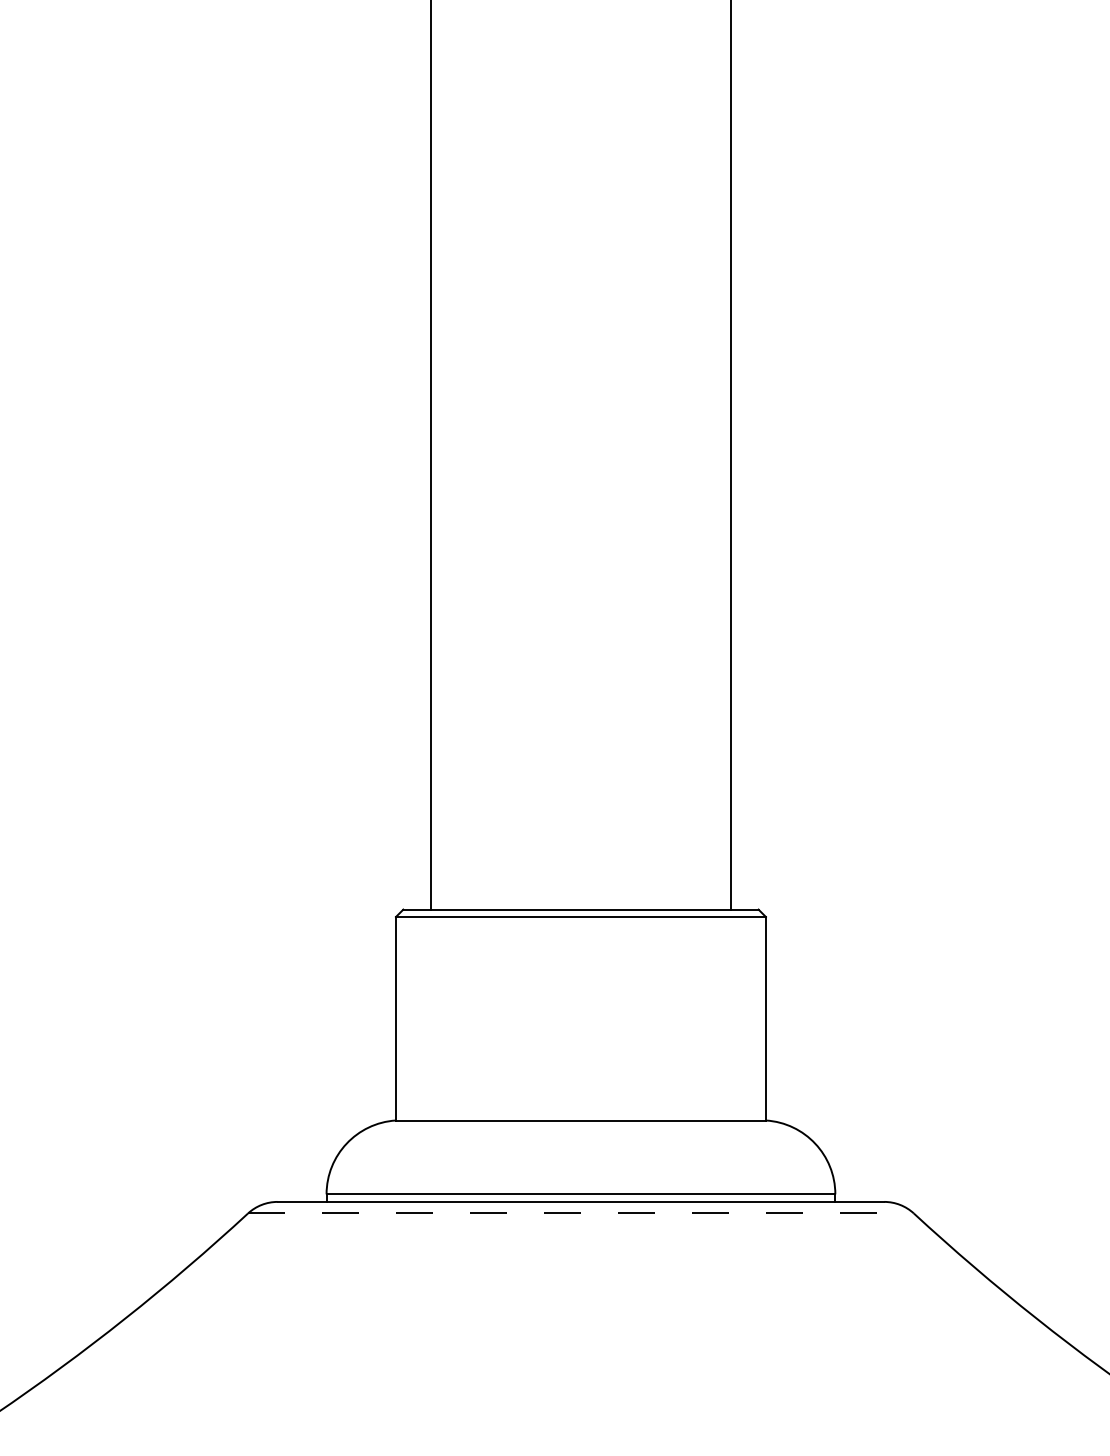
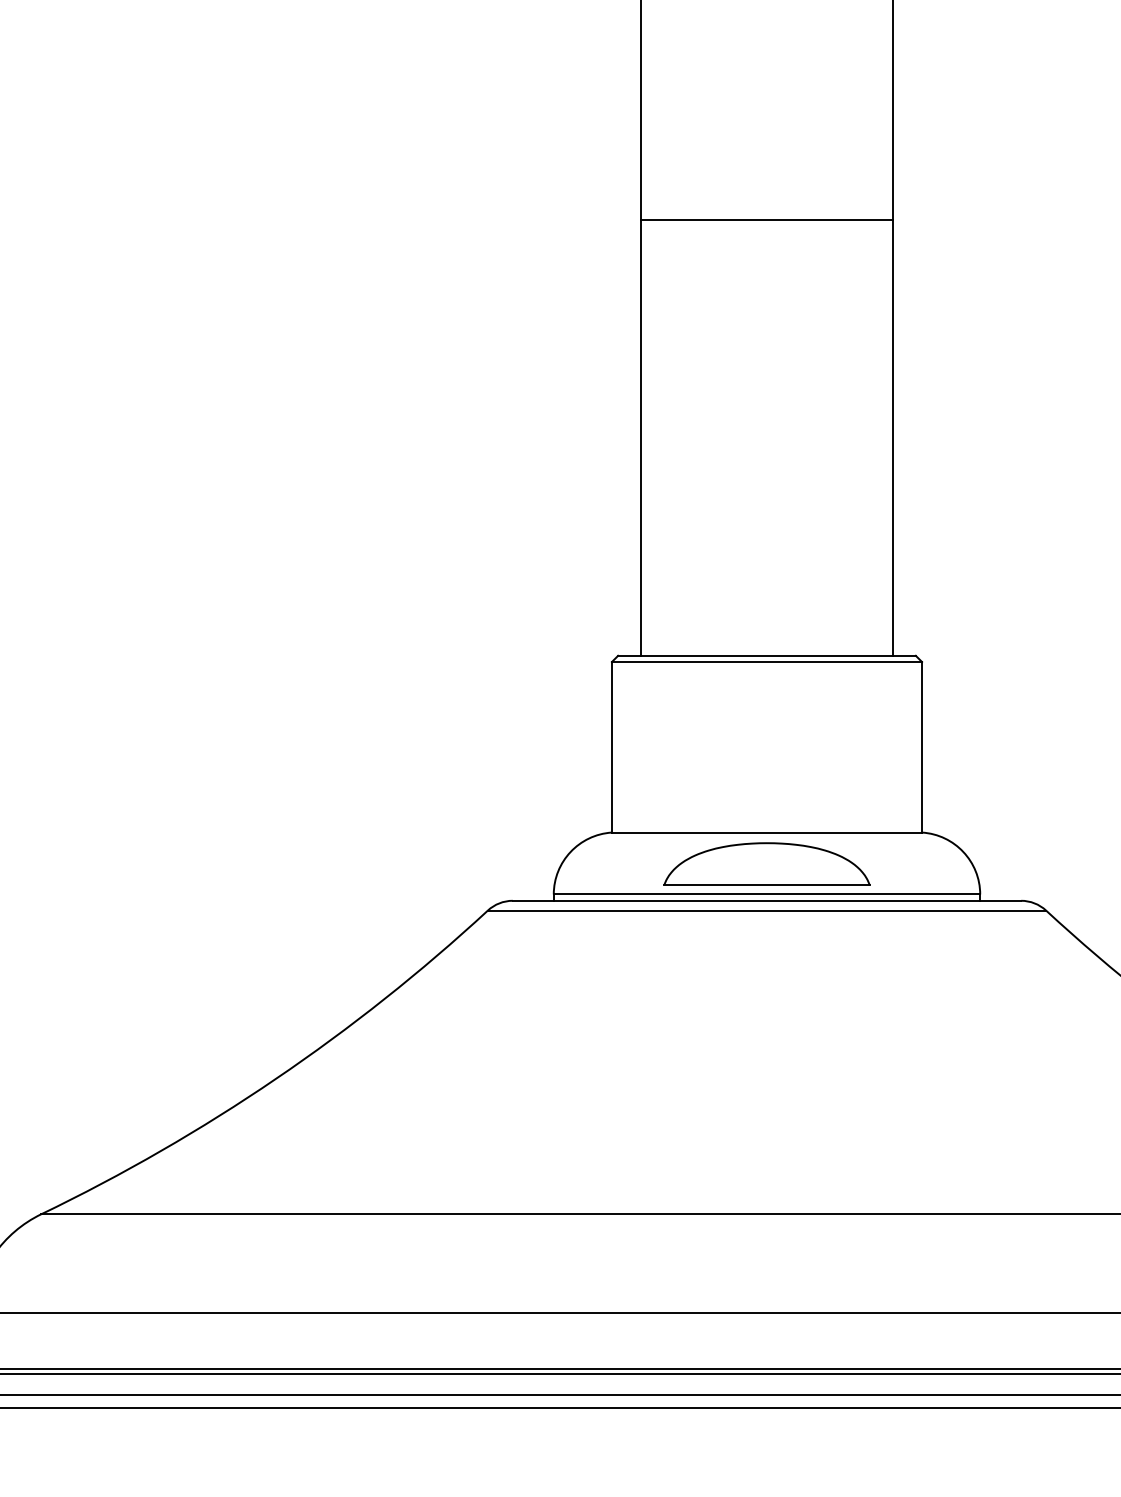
line: (580, 390) -> (766, 220), added
part: (580, 1157) -> (766, 863), added
line: (581, 1213) -> (767, 910), dashed -> solid

